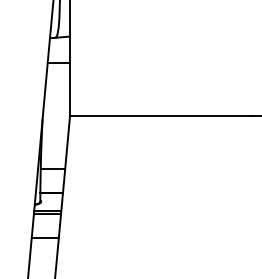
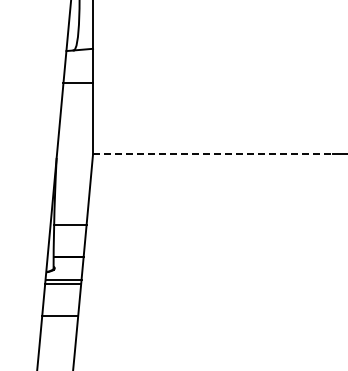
line: (160, 116) -> (213, 154), solid -> dashed

